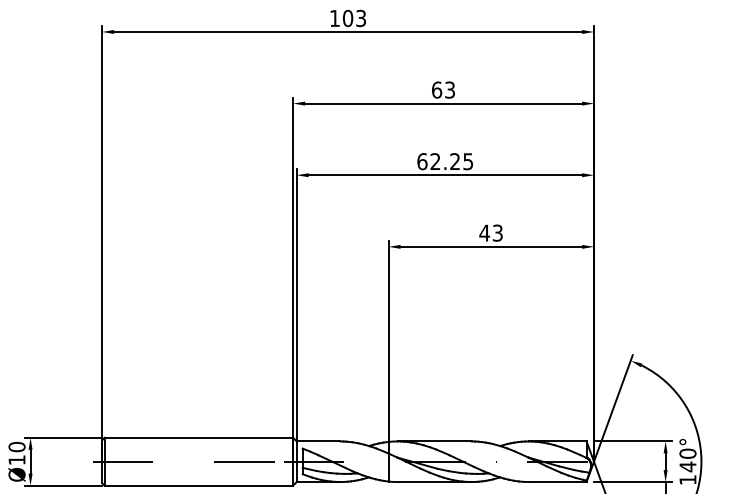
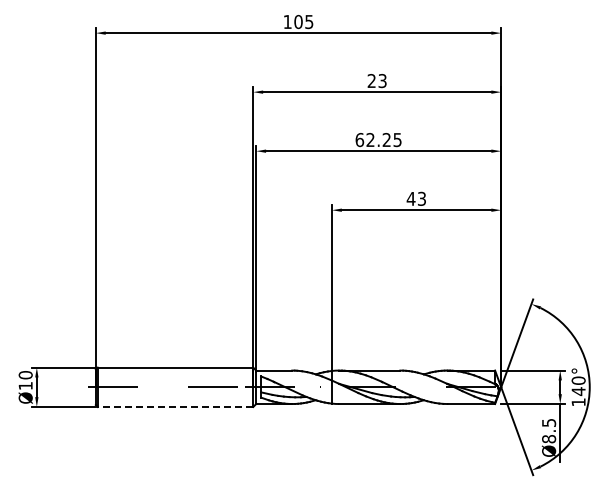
text: (361, 17) -> (309, 21), 103 -> 105
text: (436, 90) -> (371, 81), 63 -> 23
line: (198, 485) -> (175, 406), solid -> dashed

